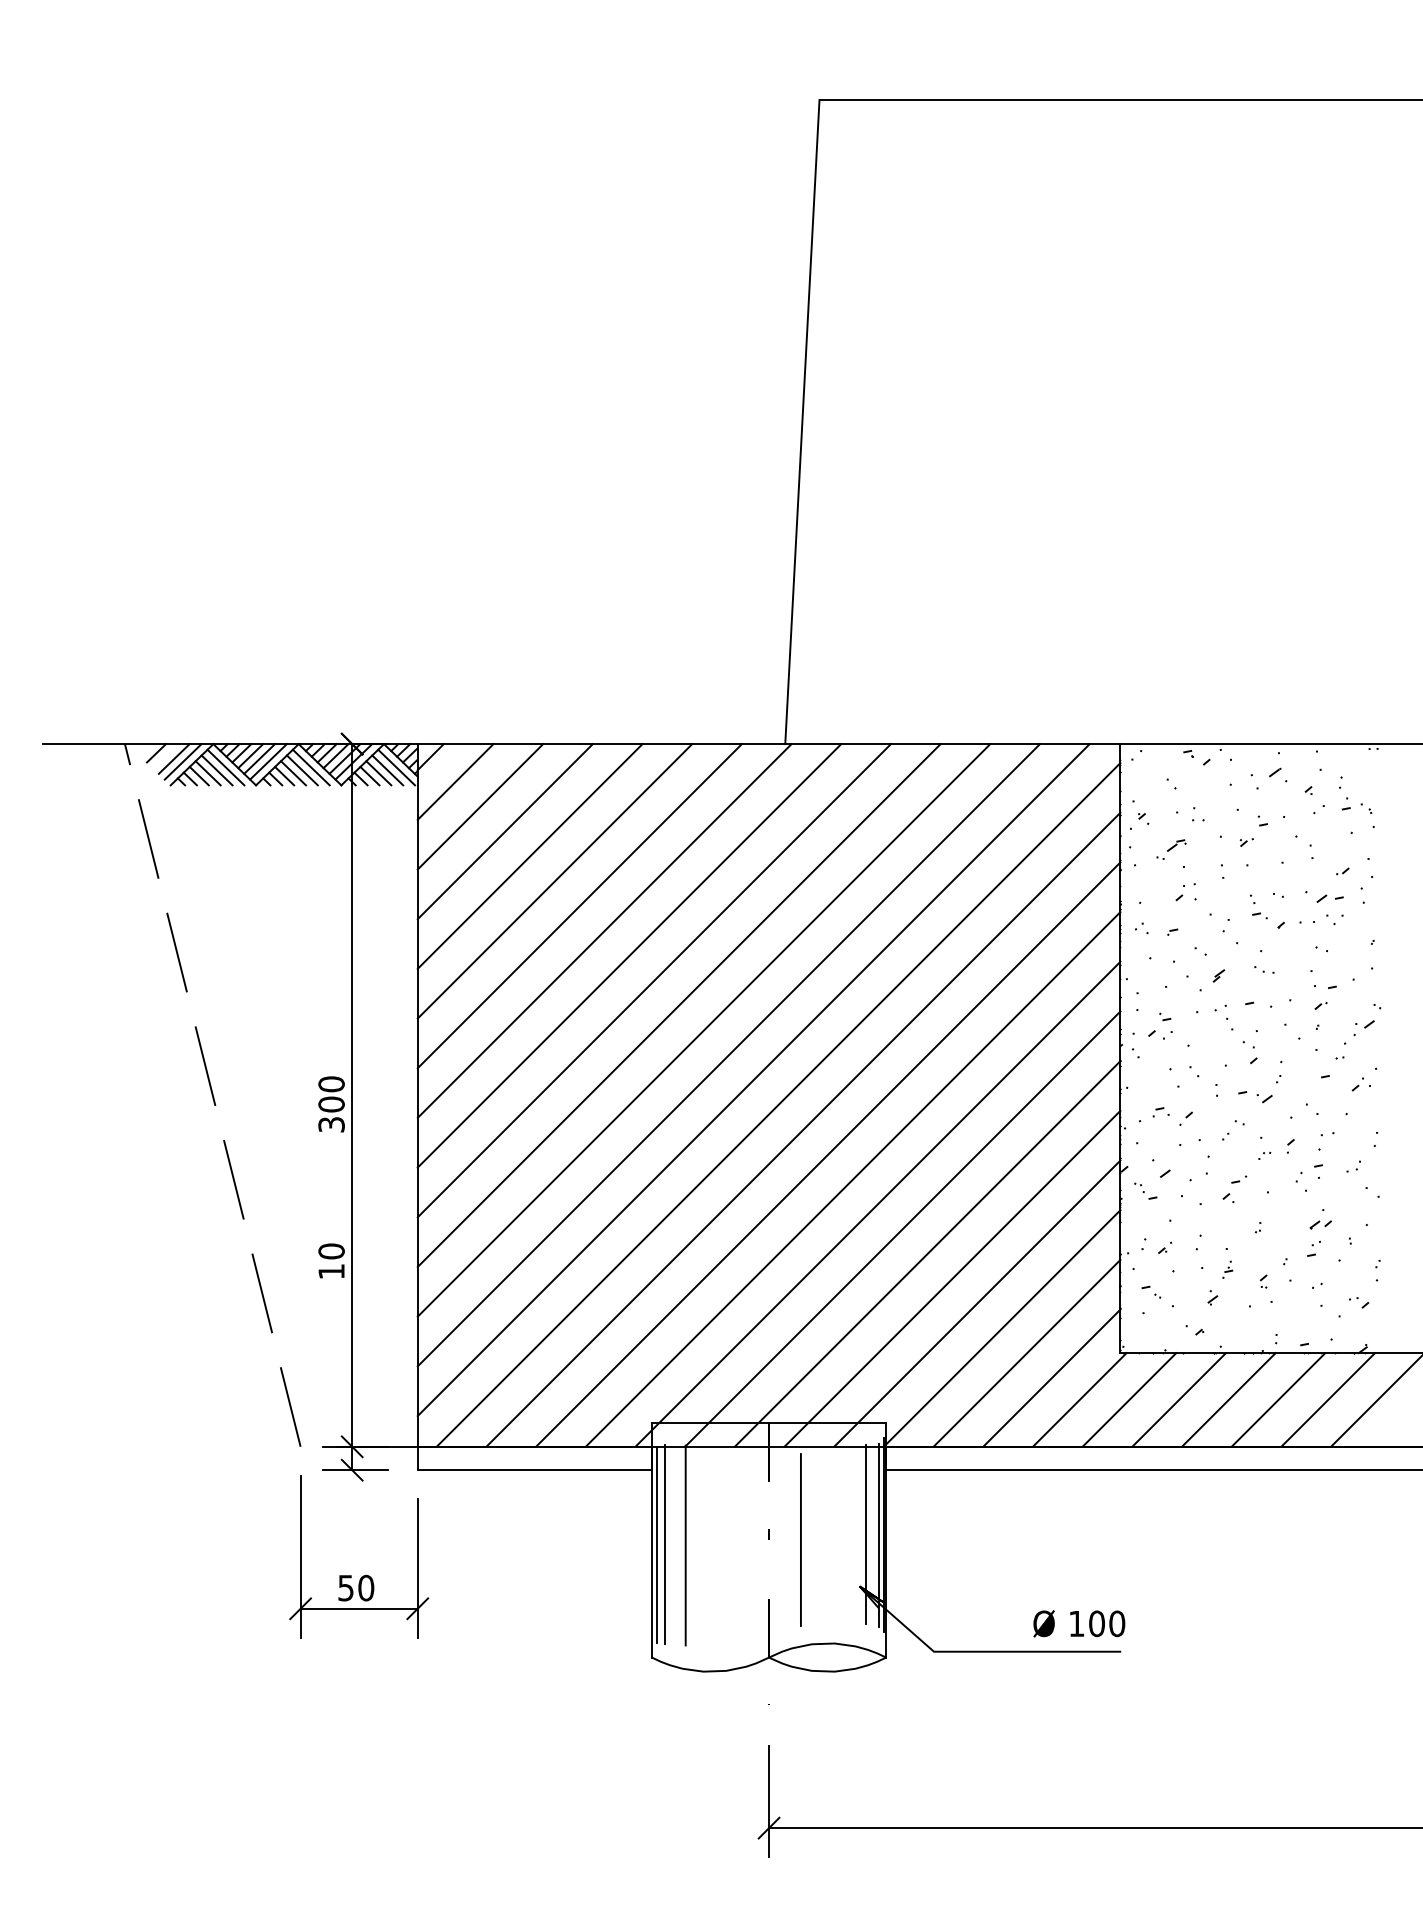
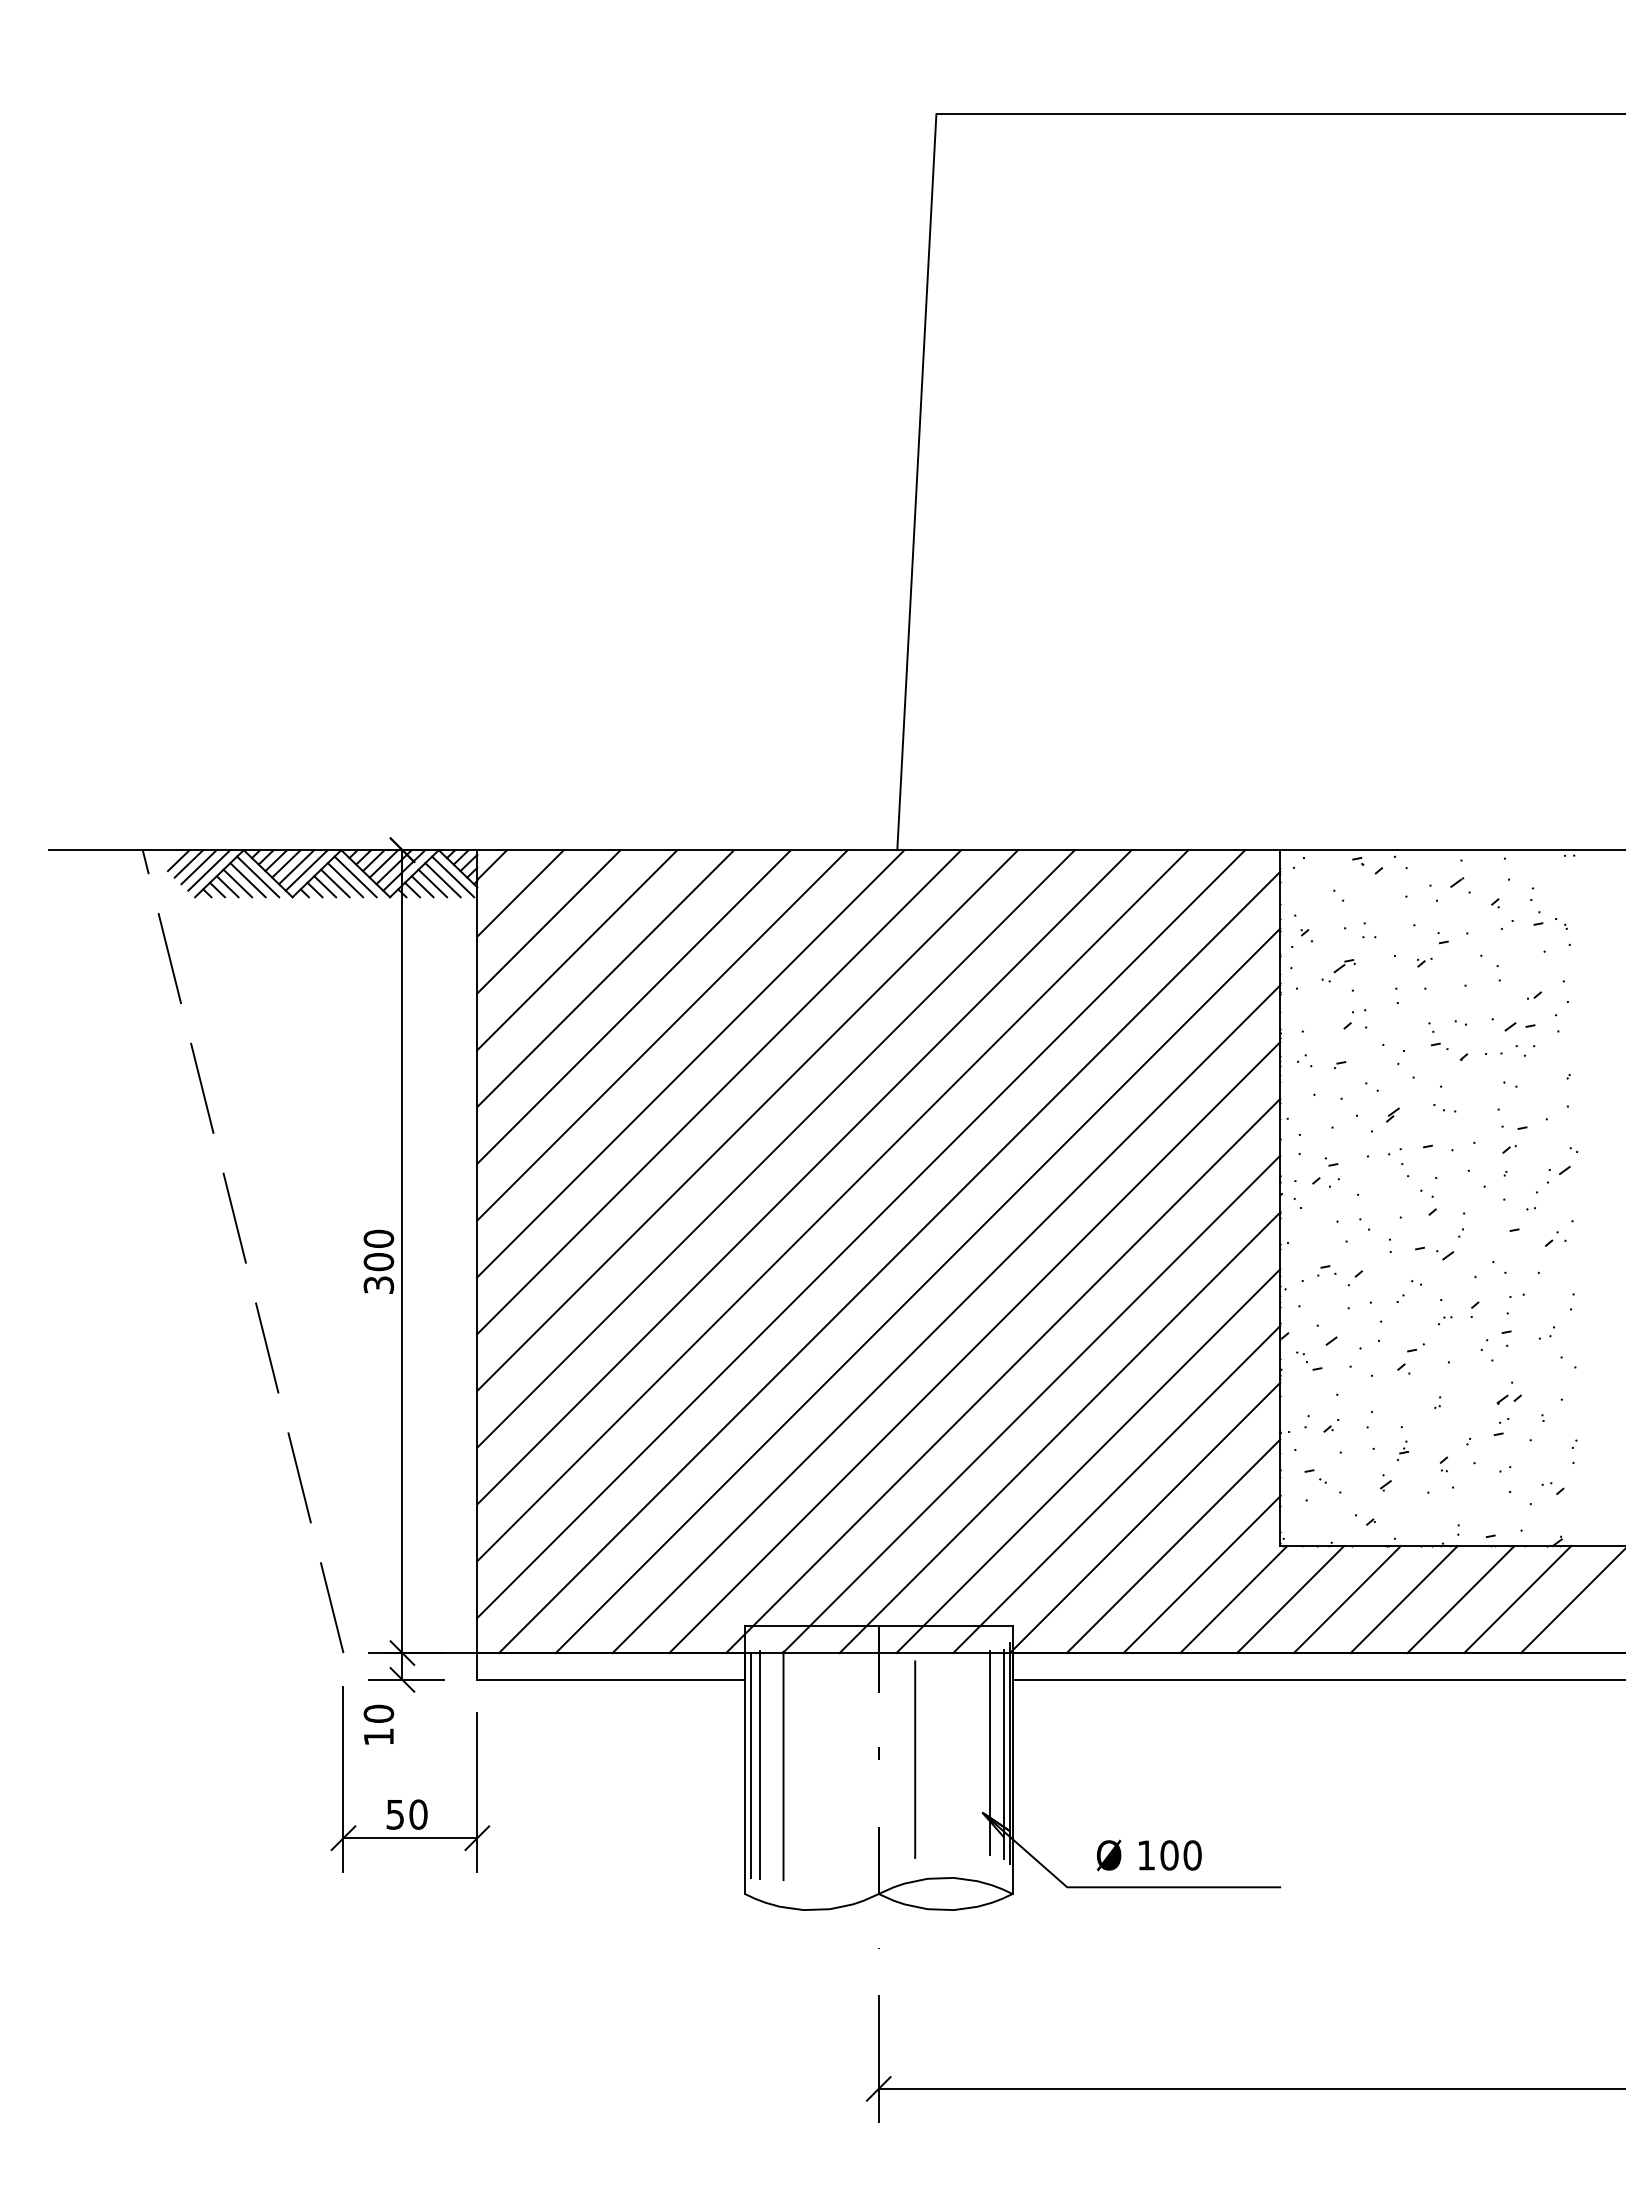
line: (165, 755) -> (188, 863), added
text: (331, 1260) -> (378, 1724), moved
text: (1078, 1623) -> (1148, 1855), moved

